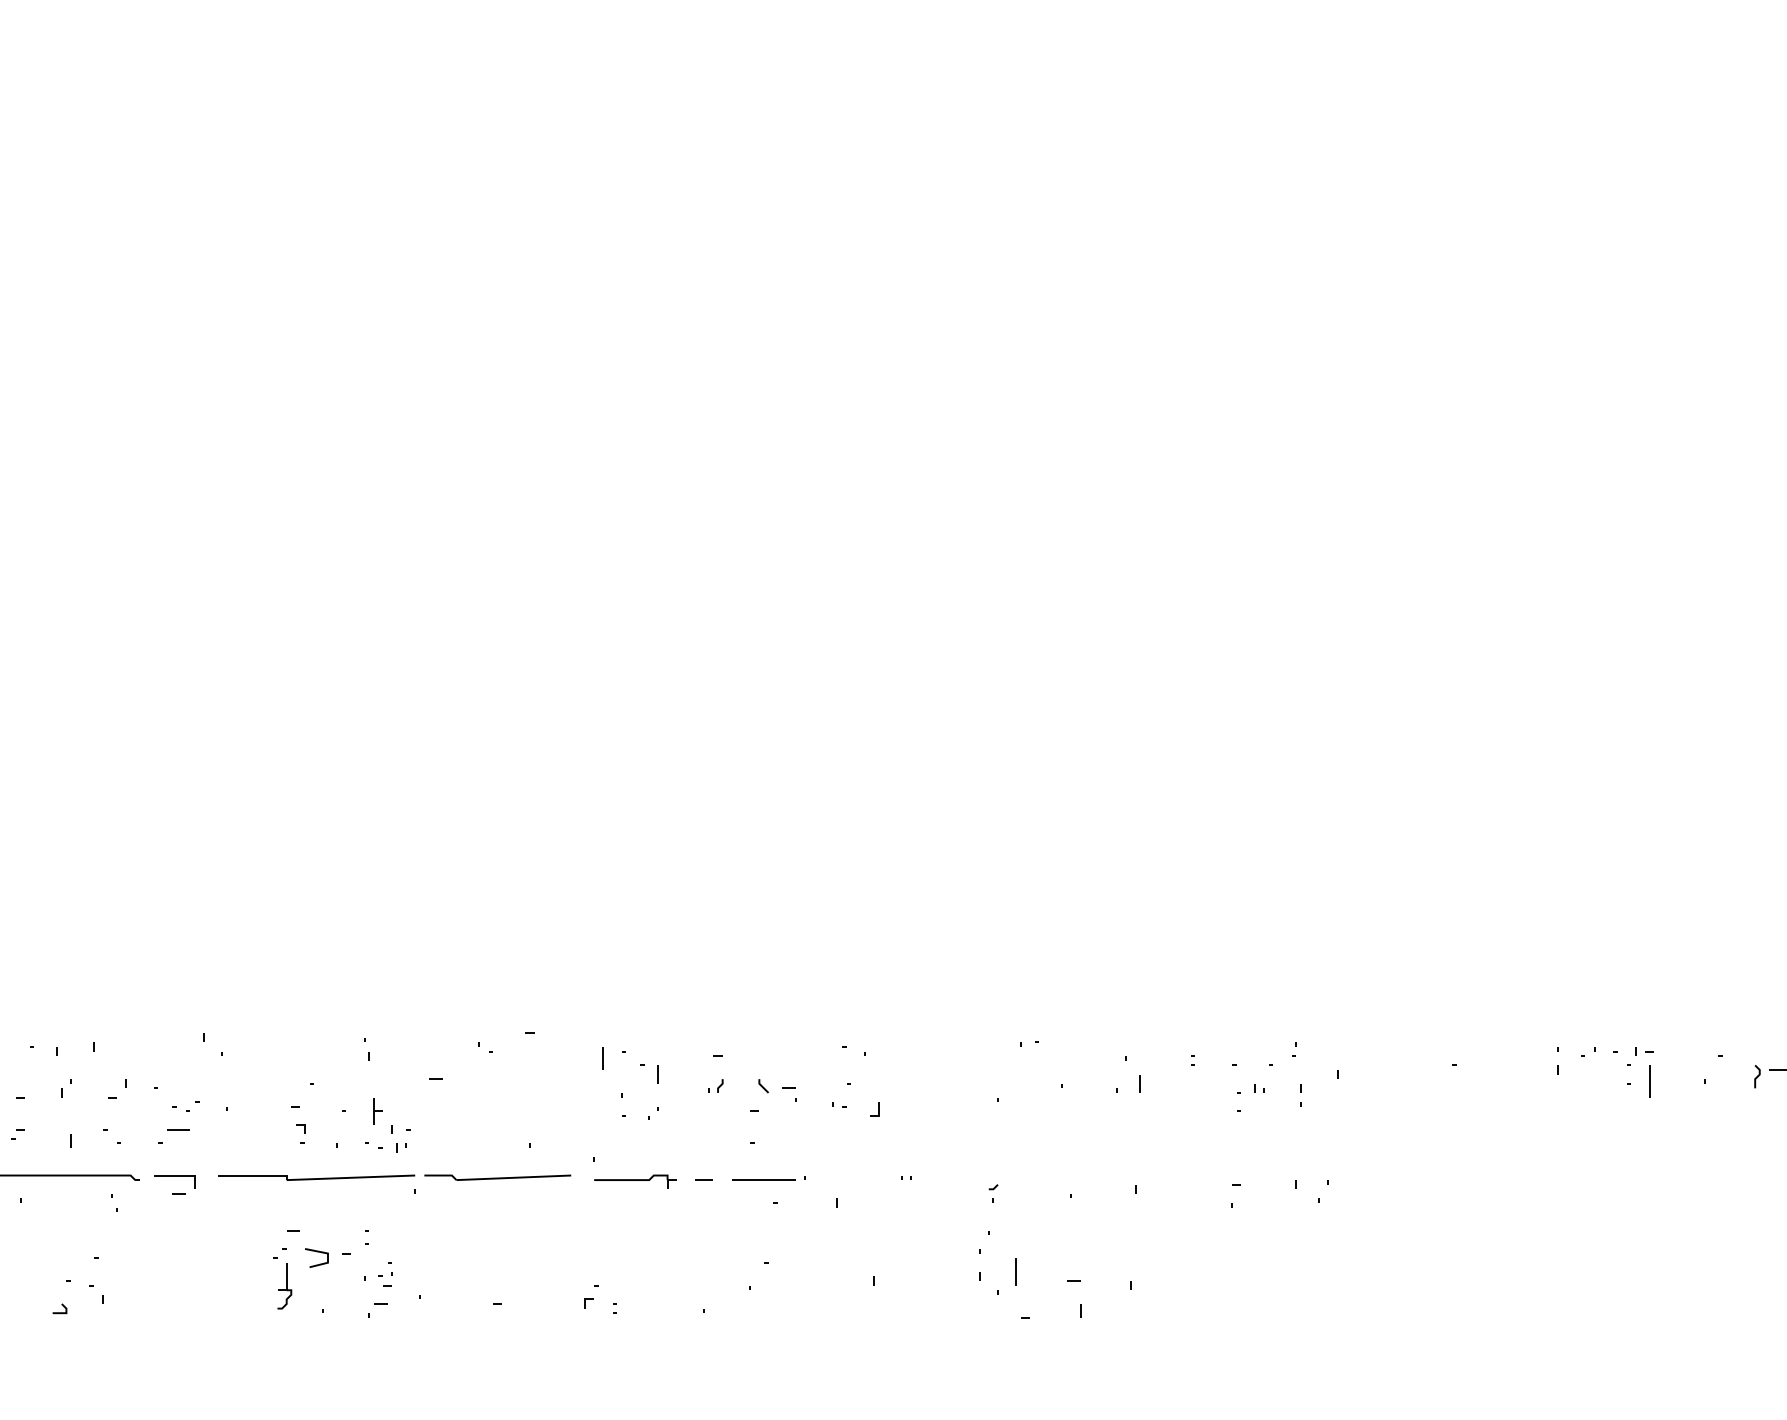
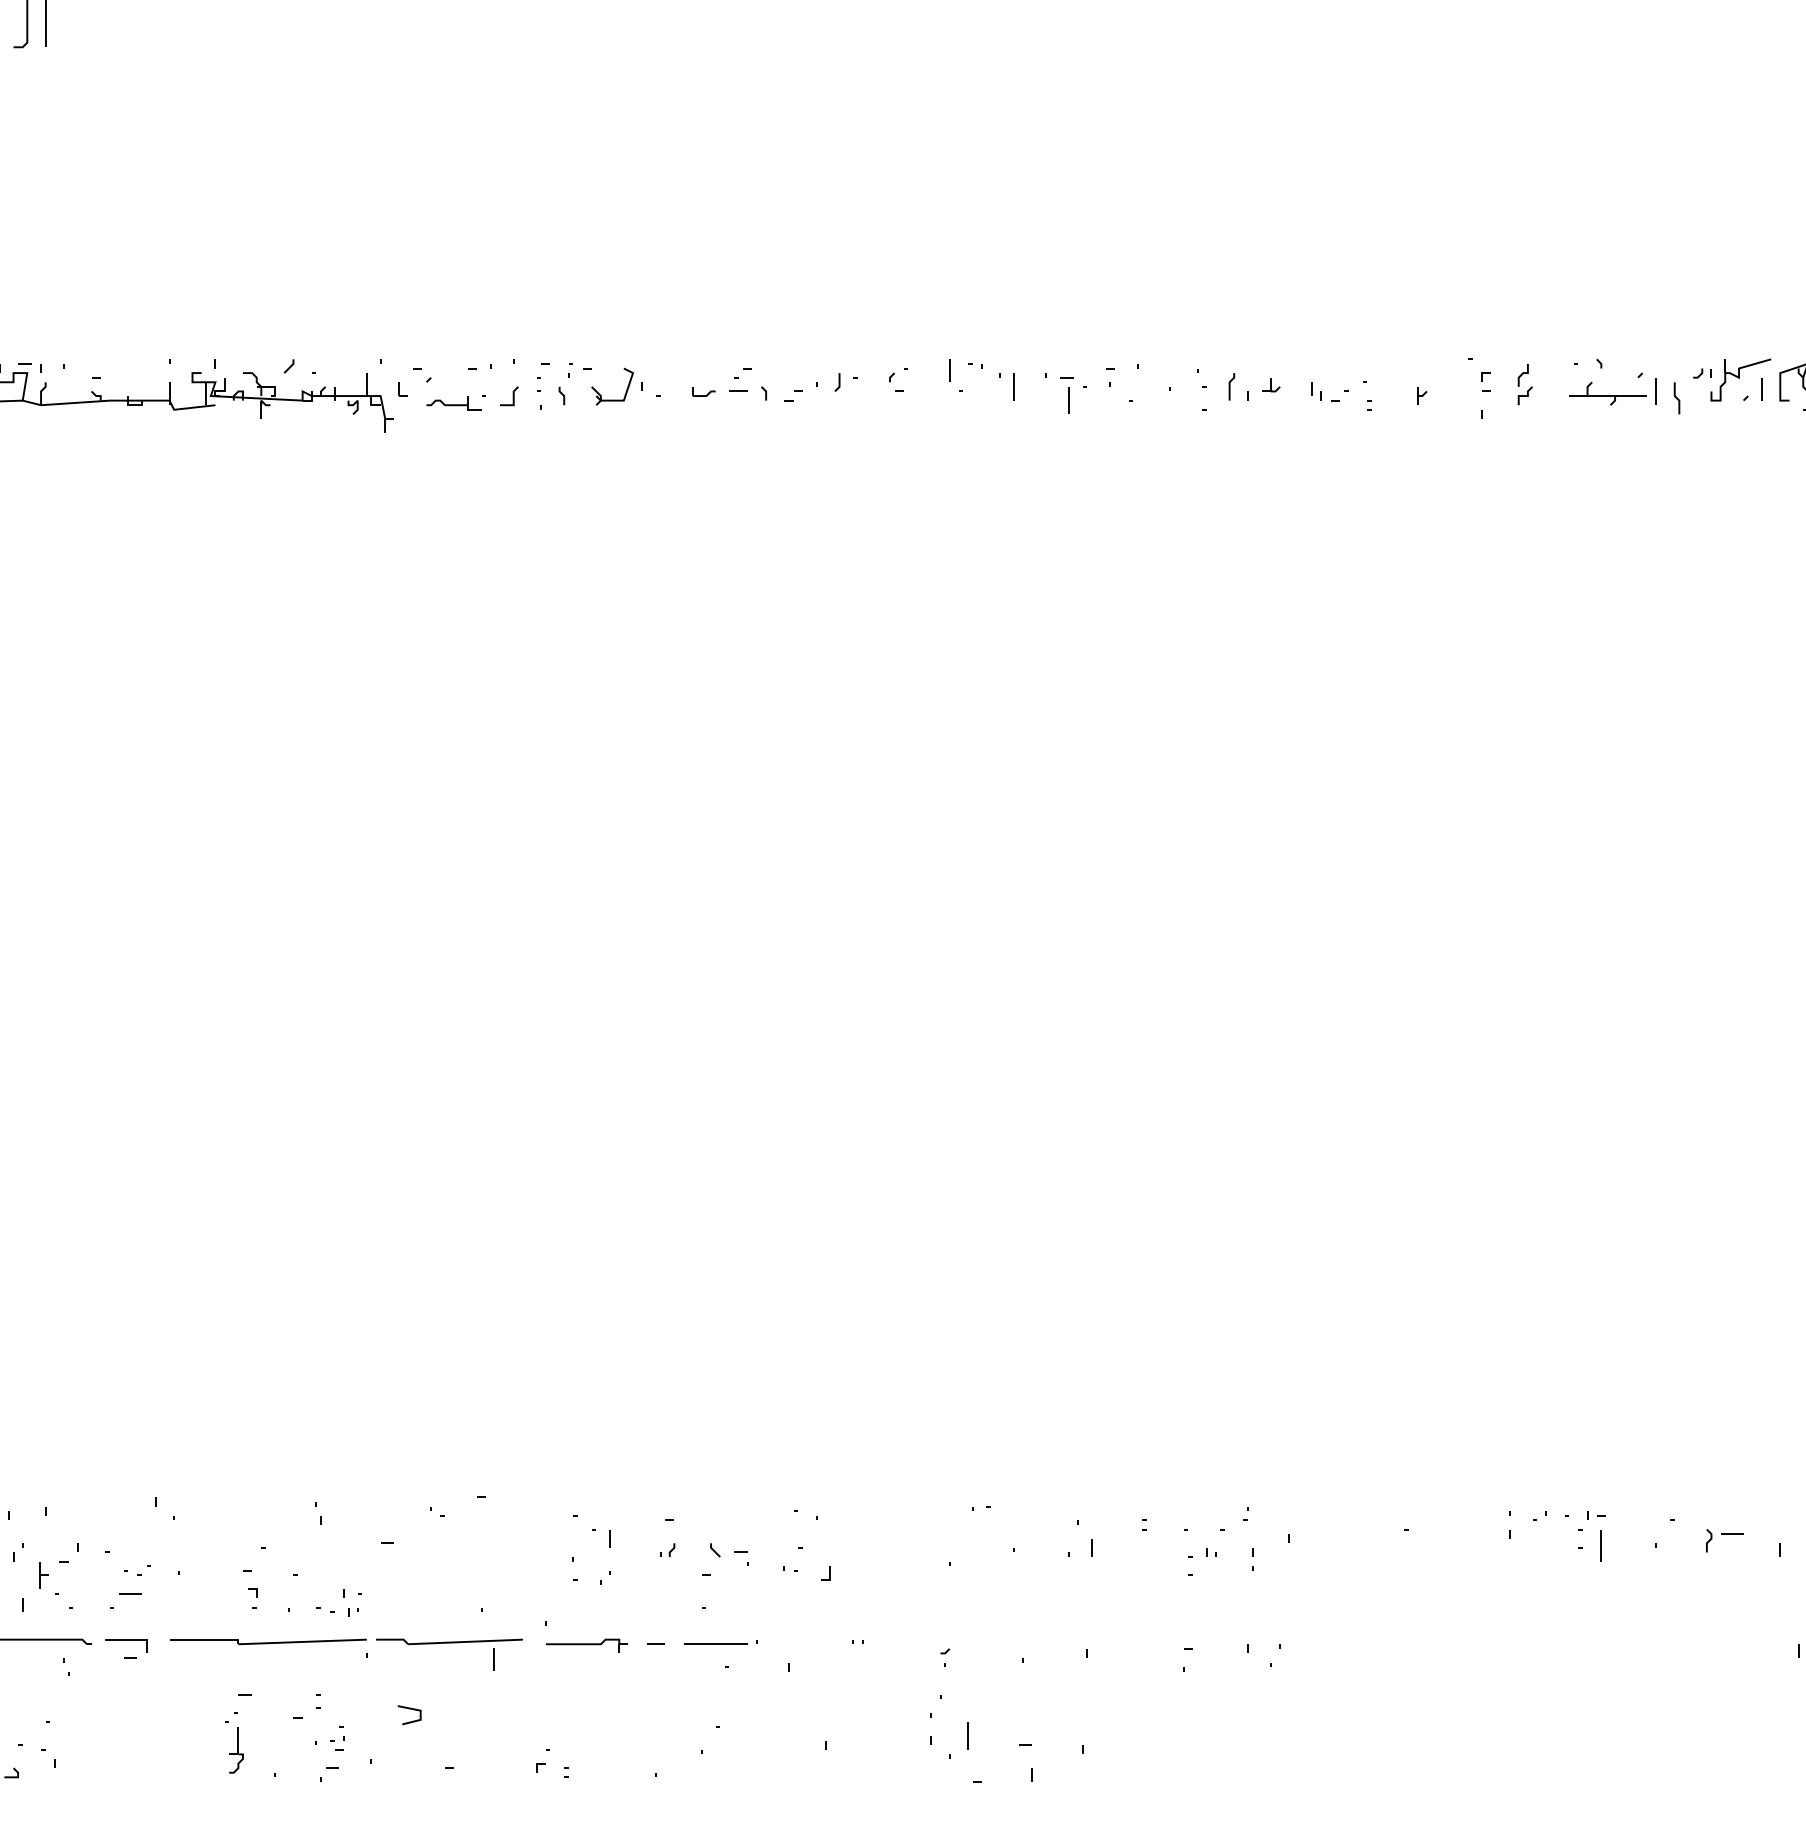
line: (602, 1058) -> (493, 1659), moved
part: (377, 1111) -> (43, 1575), moved
line: (316, 1252) -> (409, 1709), moved

